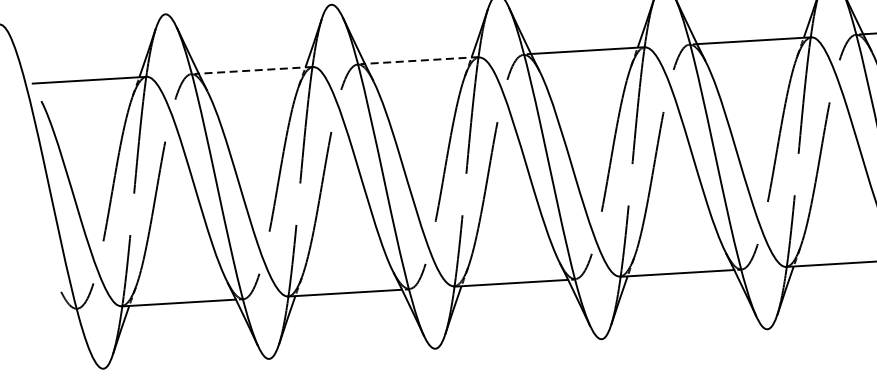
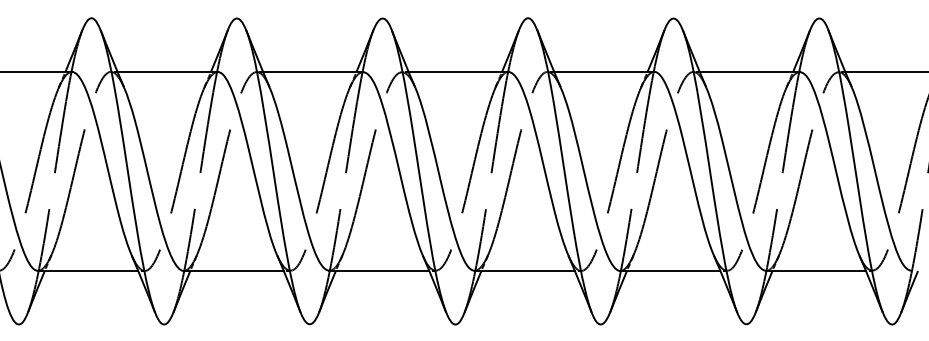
line: (422, 60) -> (313, 71), dashed -> solid
line: (255, 69) -> (167, 71), dashed -> solid

